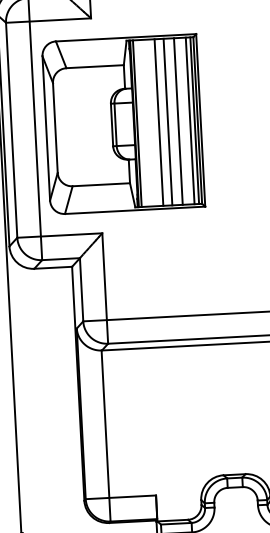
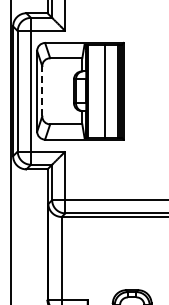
line: (178, 120) -> (111, 90), removed
line: (159, 121) -> (100, 90), removed
line: (55, 126) -> (42, 90), solid -> dashed

